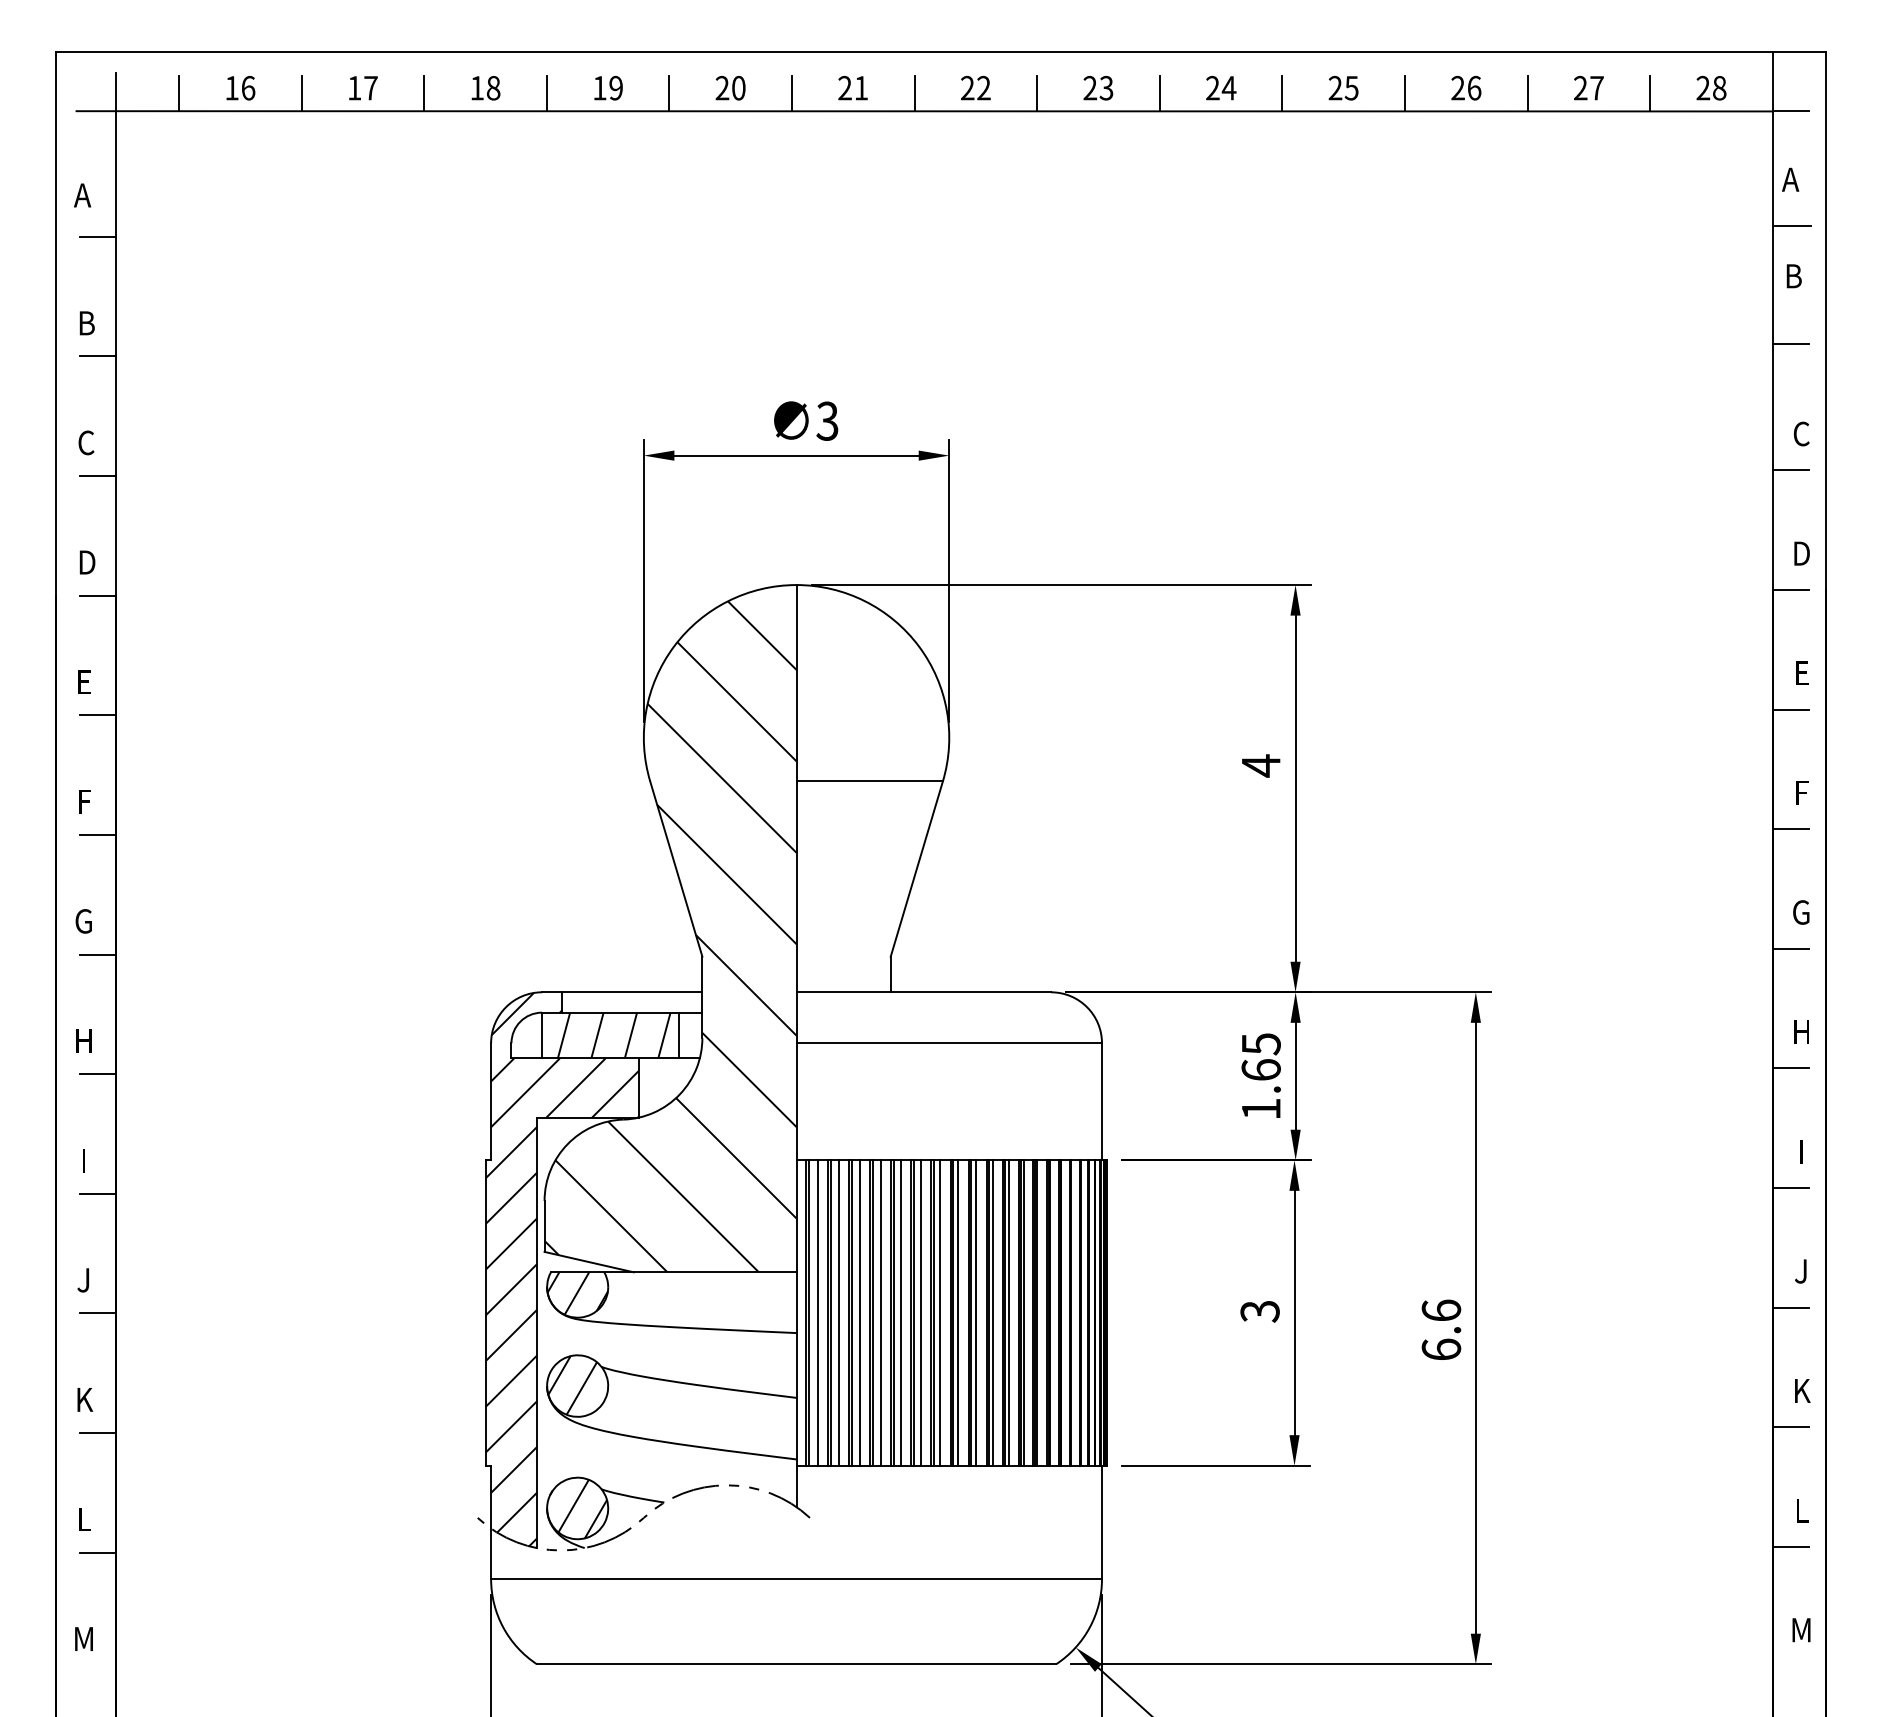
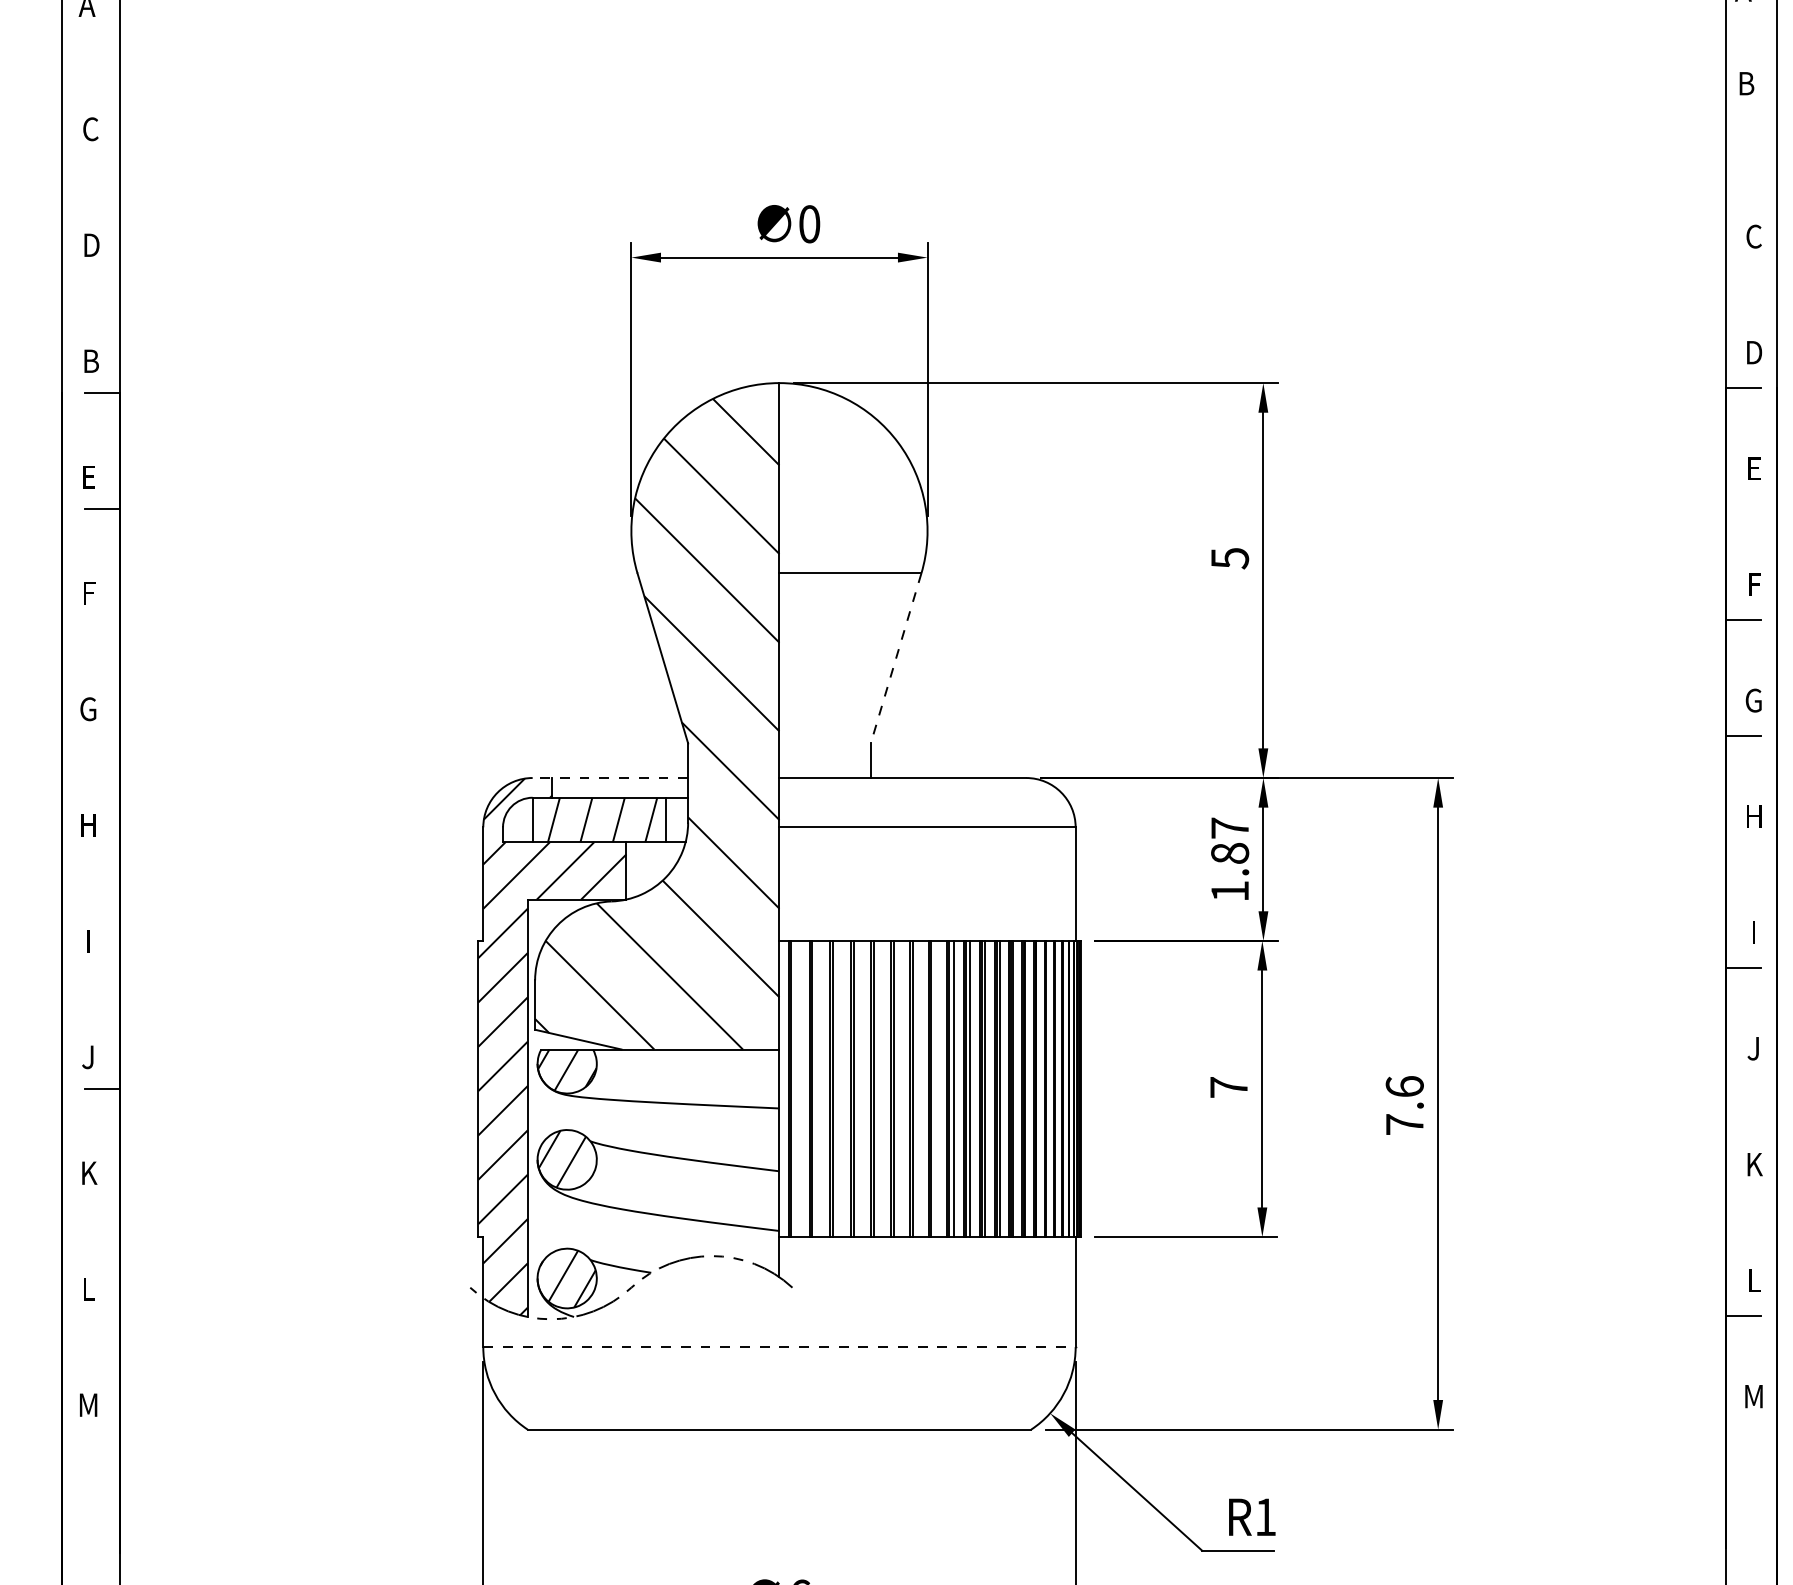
line: (1792, 225) -> (1745, 34), removed
line: (98, 236) -> (102, 45), removed
text: (86, 323) -> (90, 129), B -> C
line: (1790, 343) -> (1743, 148), removed
line: (98, 356) -> (102, 161), removed
text: (827, 420) -> (809, 223), 3 -> 0
text: (86, 442) -> (90, 244), C -> D
line: (1790, 470) -> (1743, 272), removed
line: (98, 476) -> (102, 277), removed
text: (88, 562) -> (92, 361), D -> B
line: (1790, 709) -> (1743, 503), removed
text: (1261, 765) -> (1230, 558), 4 -> 5
line: (98, 834) -> (102, 624), removed
line: (916, 869) -> (895, 658), solid -> dashed
line: (98, 954) -> (102, 741), removed
line: (621, 992) -> (609, 778), solid -> dashed
text: (1260, 1056) -> (1229, 840), 1.65 -> 1.87
line: (1790, 1068) -> (1743, 851), removed
line: (98, 1074) -> (102, 857), removed
line: (98, 1193) -> (102, 973), removed
line: (1790, 1307) -> (1743, 1083), removed
text: (1259, 1311) -> (1228, 1087), 3 -> 7
line: (817, 1312) -> (799, 1088), removed
line: (839, 1312) -> (821, 1088), removed
line: (860, 1312) -> (841, 1088), removed
line: (880, 1312) -> (860, 1088), removed
line: (901, 1312) -> (881, 1088), removed
line: (920, 1312) -> (899, 1088), removed
line: (939, 1312) -> (918, 1088), removed
line: (958, 1312) -> (936, 1088), removed
text: (1441, 1349) -> (1404, 1124), 6.6 -> 7.6
line: (1790, 1427) -> (1743, 1200), removed
line: (98, 1432) -> (102, 1204), removed
line: (98, 1552) -> (102, 1321), removed
line: (797, 1579) -> (780, 1347), solid -> dashed

